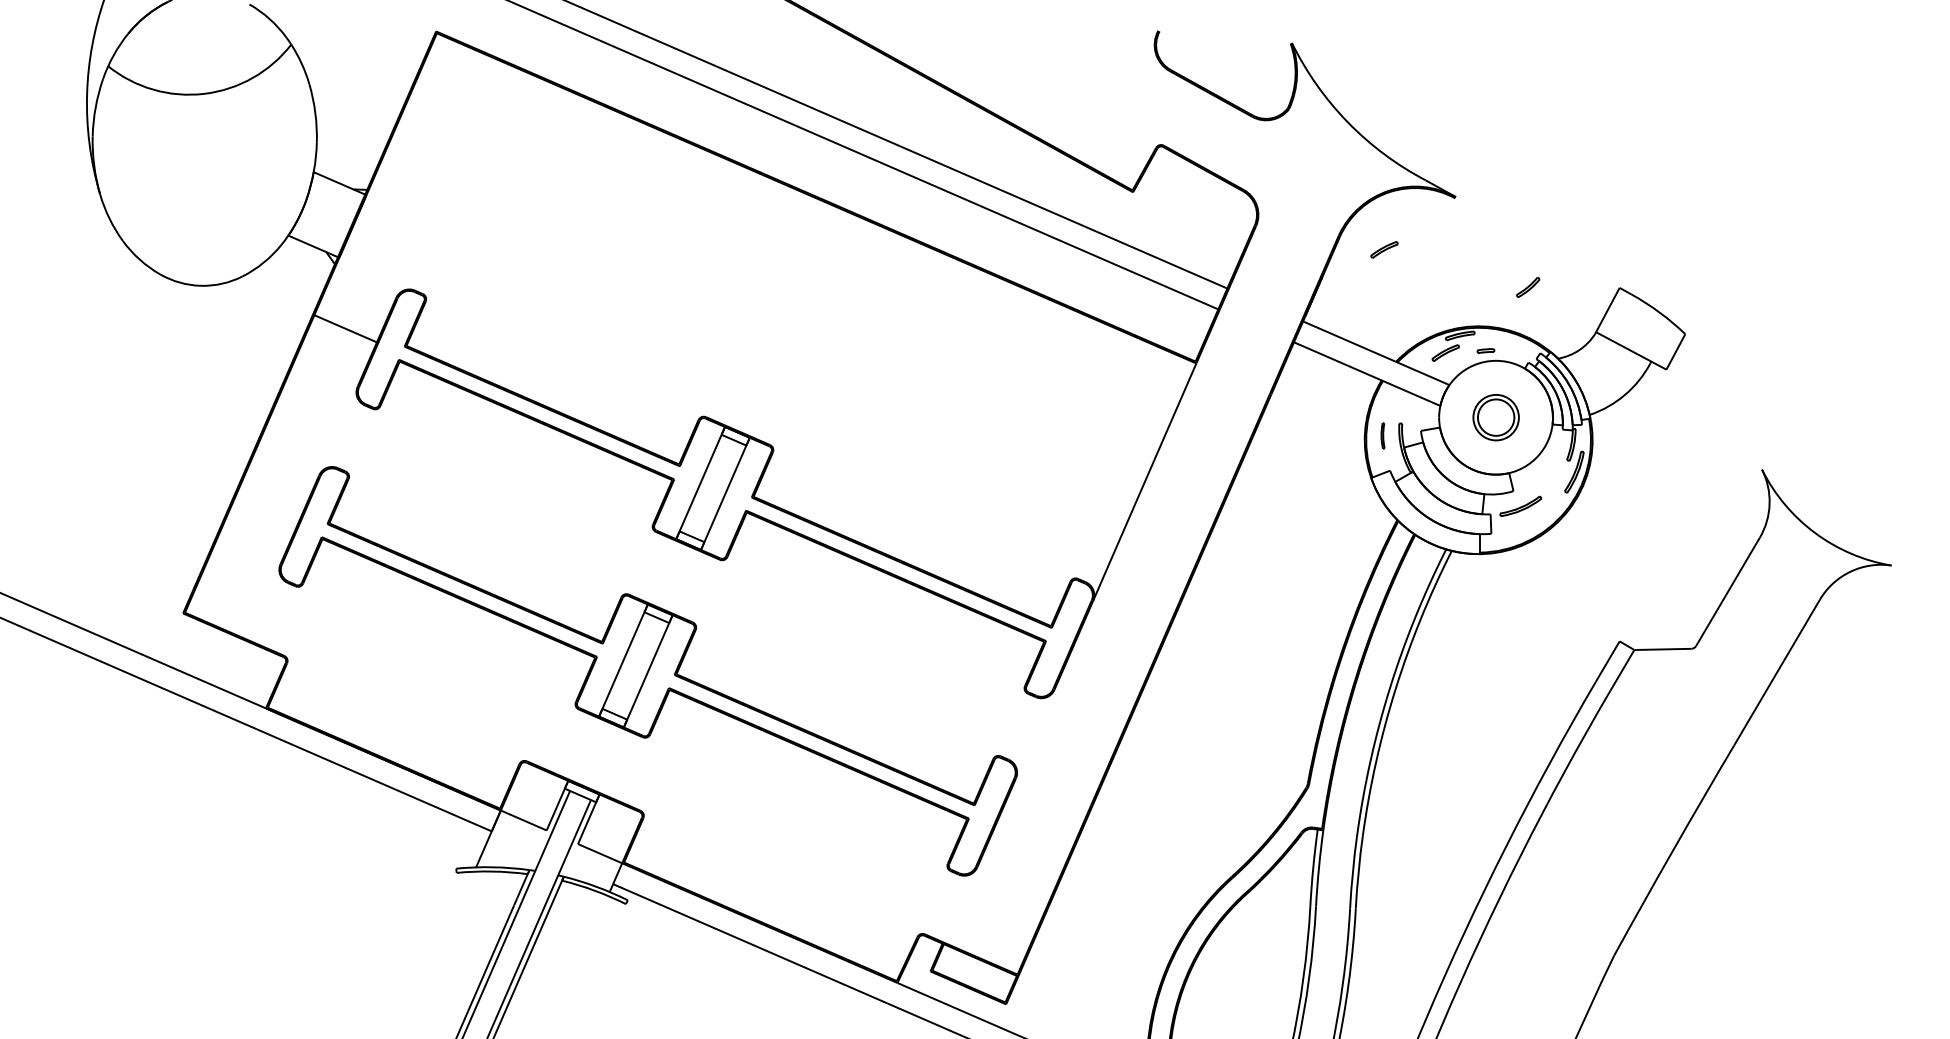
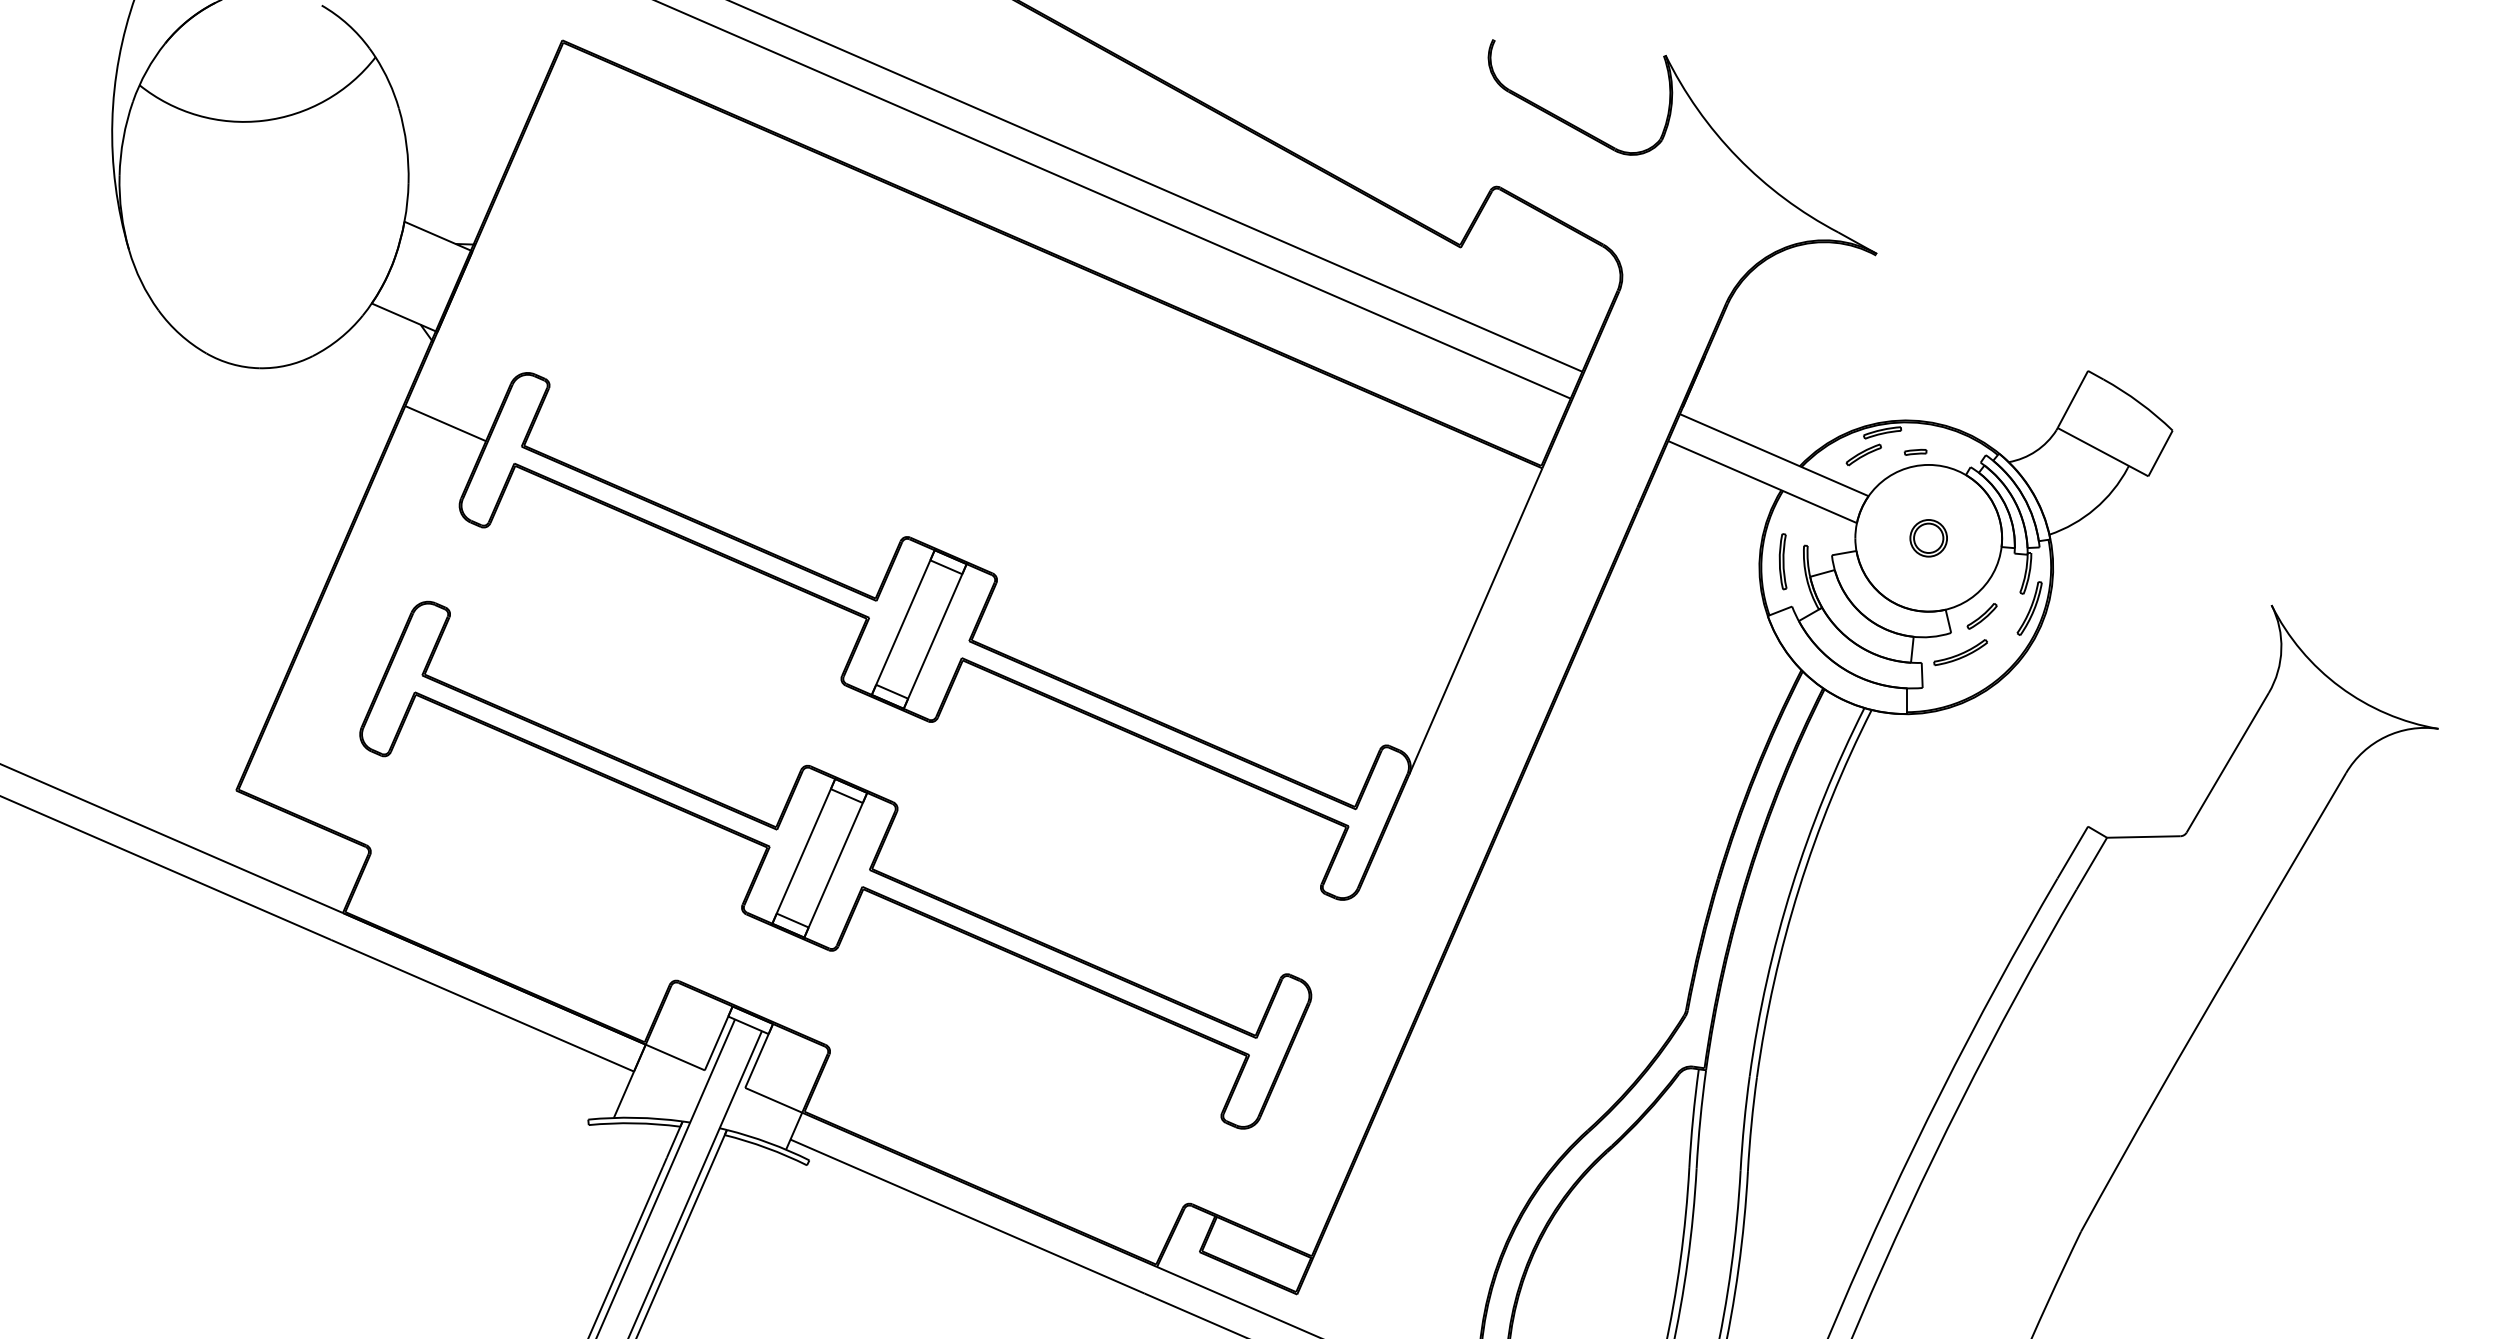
part: (1384, 249) -> (1784, 321), removed
part: (1527, 287) -> (1981, 616), moved
part: (1495, 417) -> (1928, 538), size x0.62
part: (1382, 435) -> (1782, 561), size x1.67

